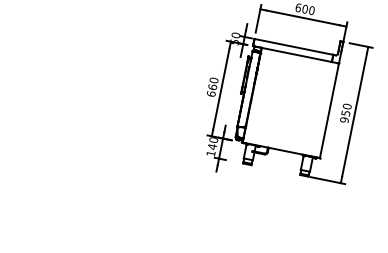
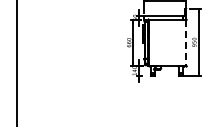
line: (329, 112) -> (186, 43), solid -> dashed

